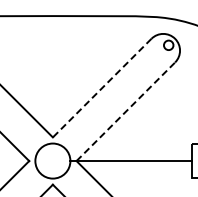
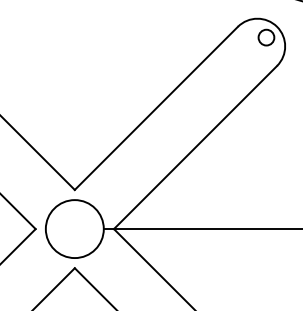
line: (102, 88) -> (156, 109), dashed -> solid
line: (125, 111) -> (194, 147), dashed -> solid

